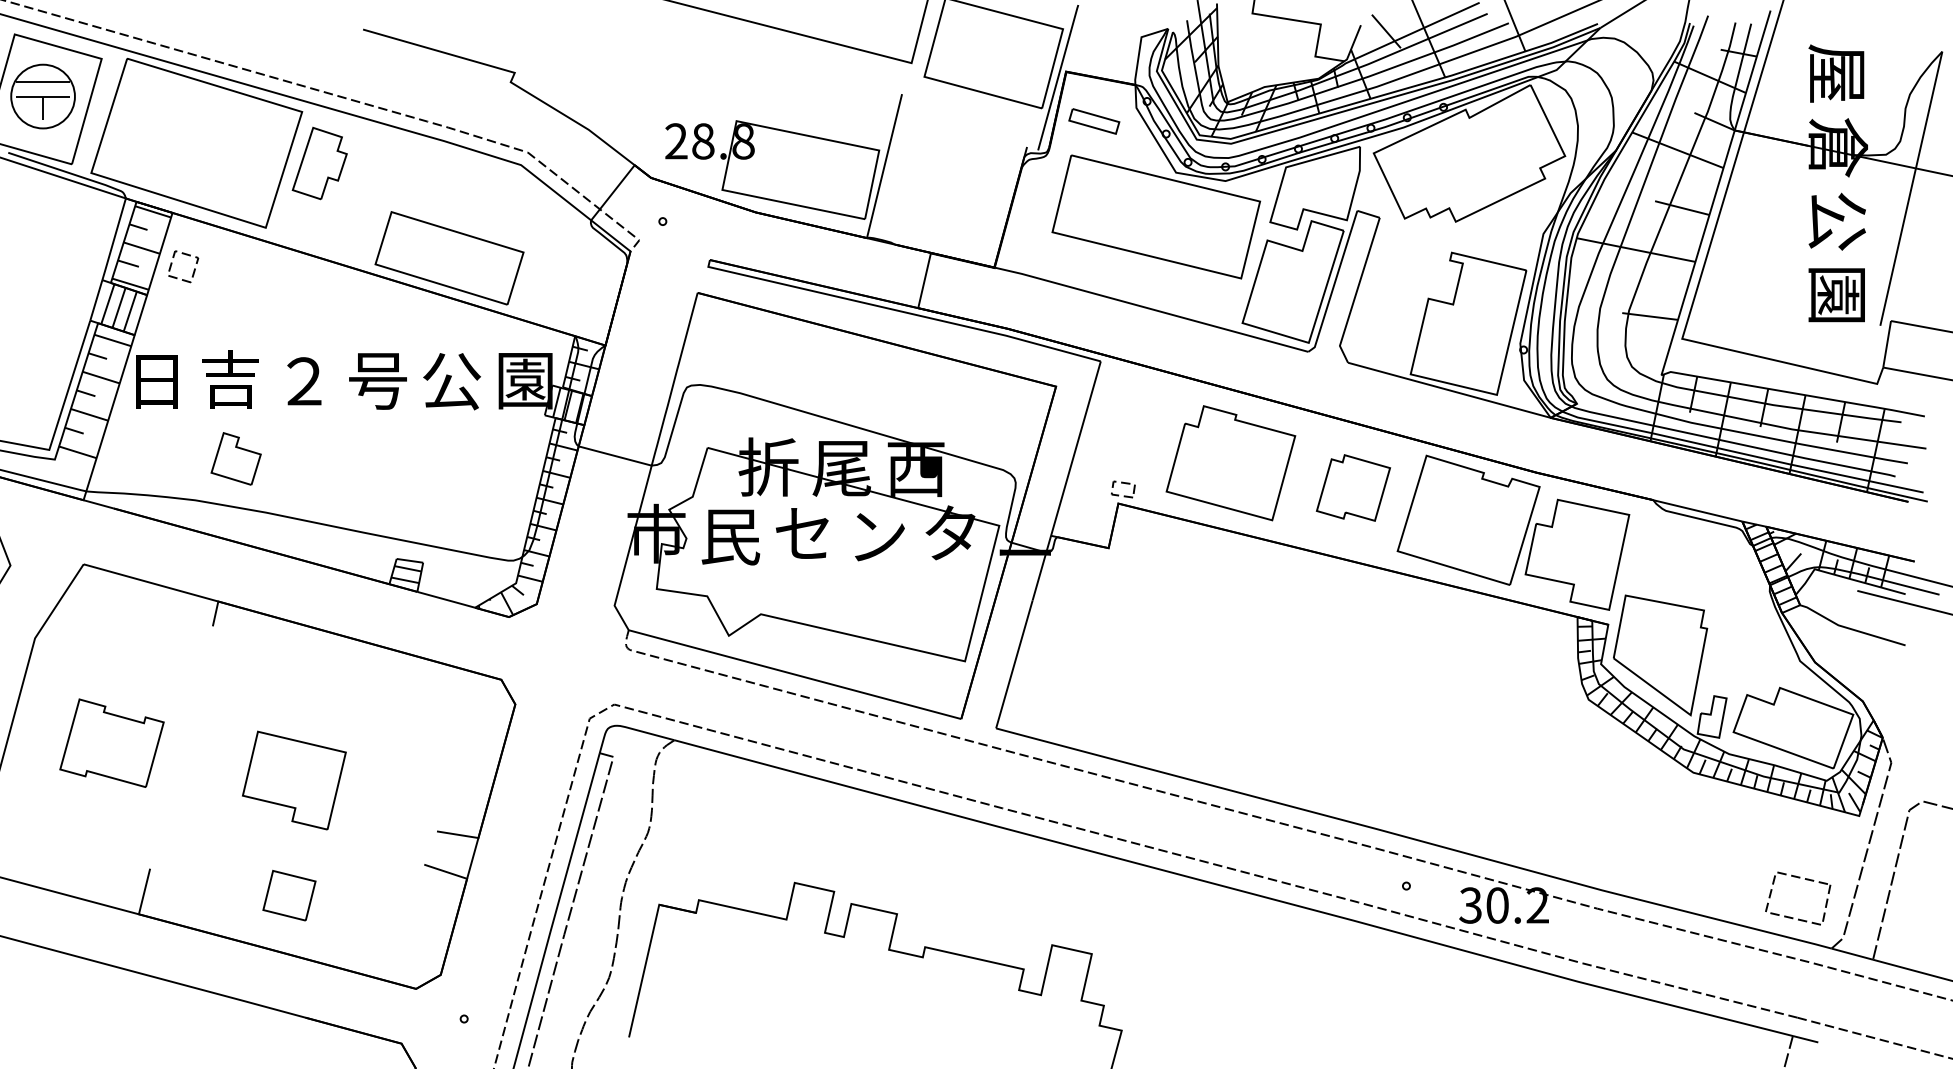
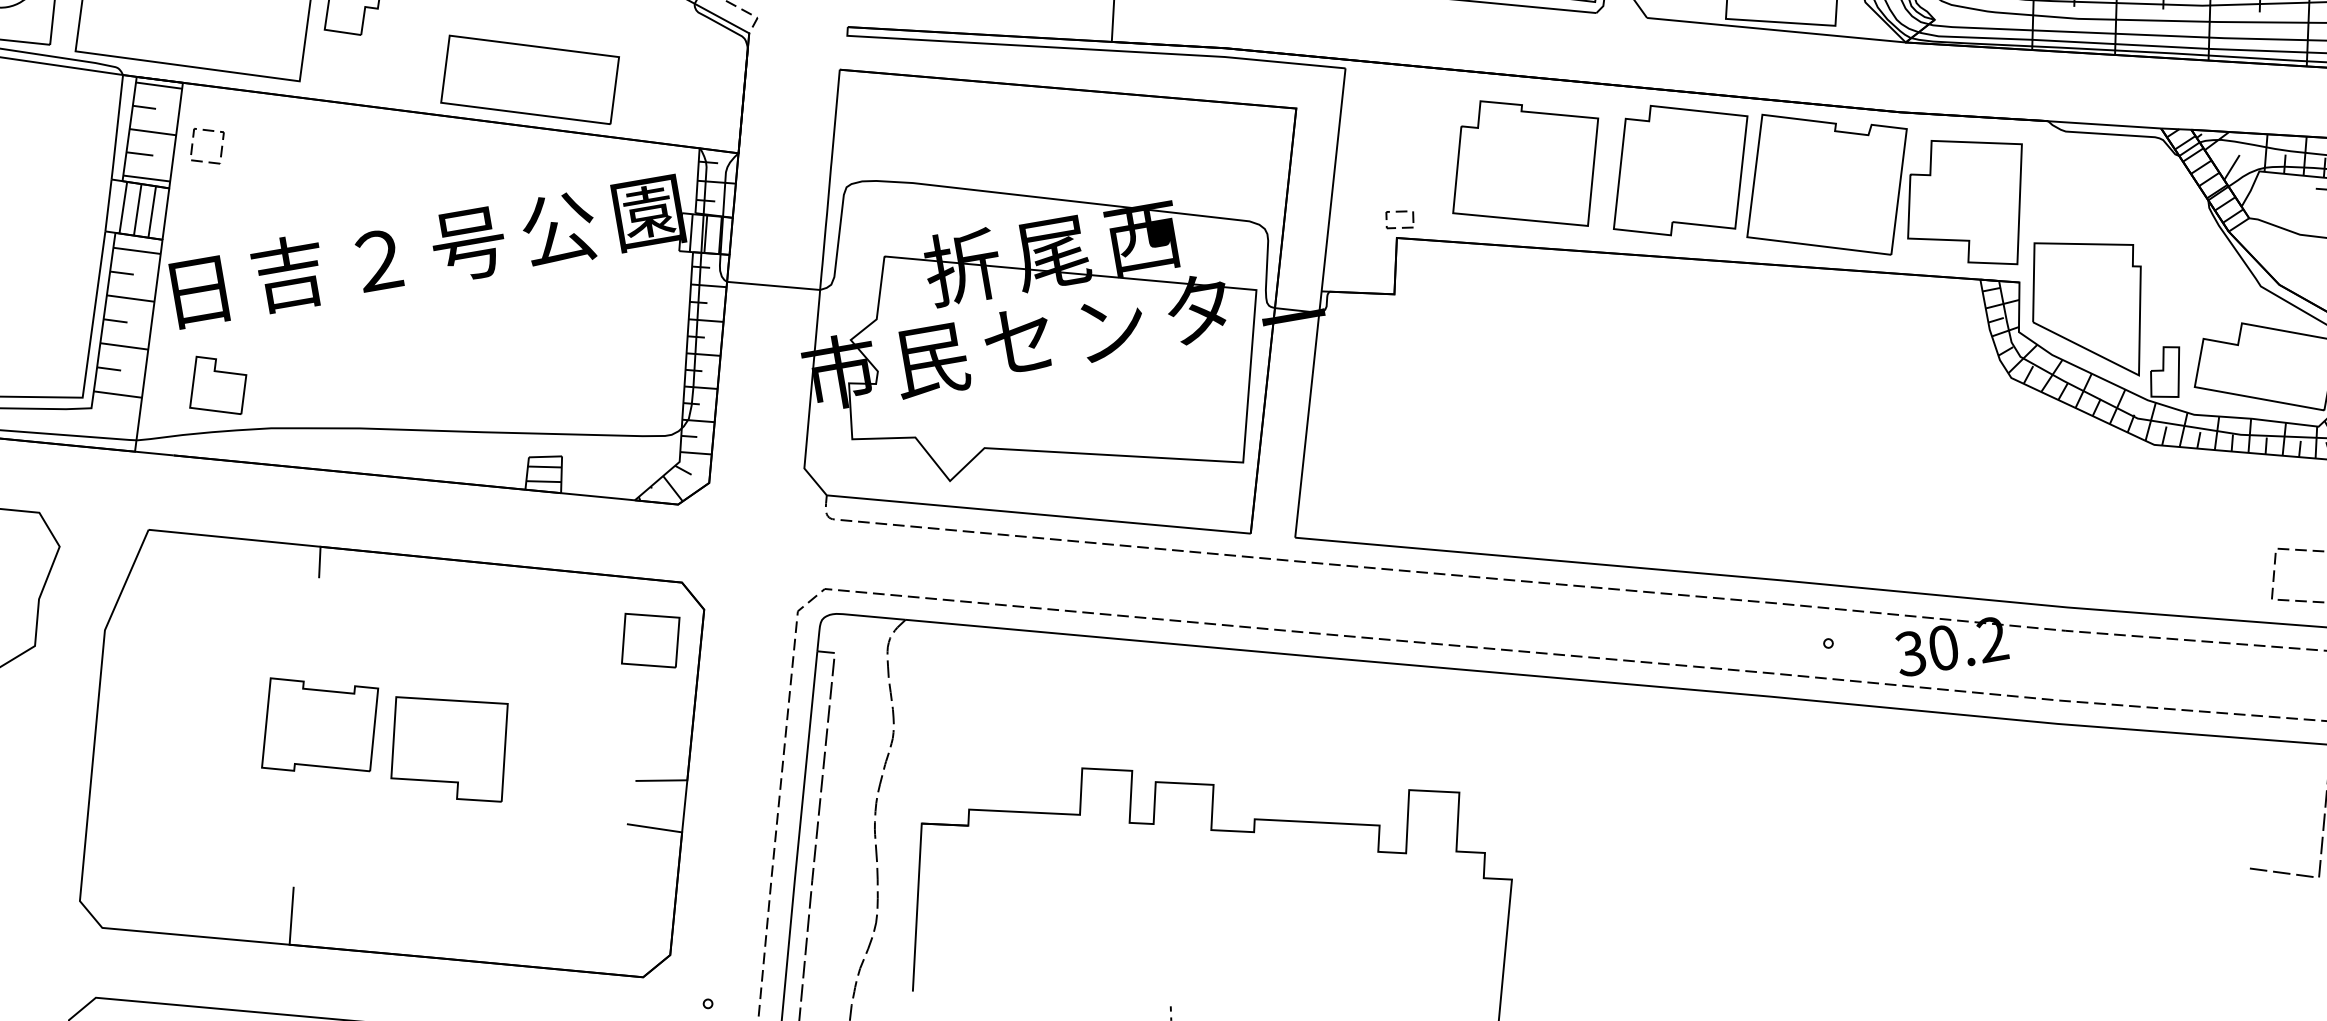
part: (235, 458) -> (216, 385), moved
part: (1353, 487) -> (1680, 168), size x1.67
part: (111, 742) -> (318, 724), moved
part: (289, 895) -> (650, 640), moved

